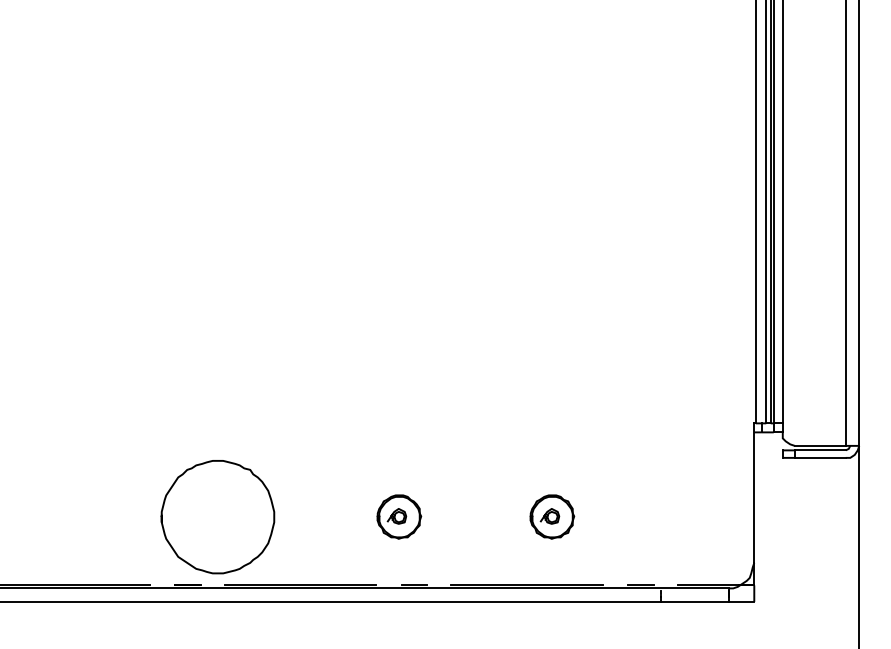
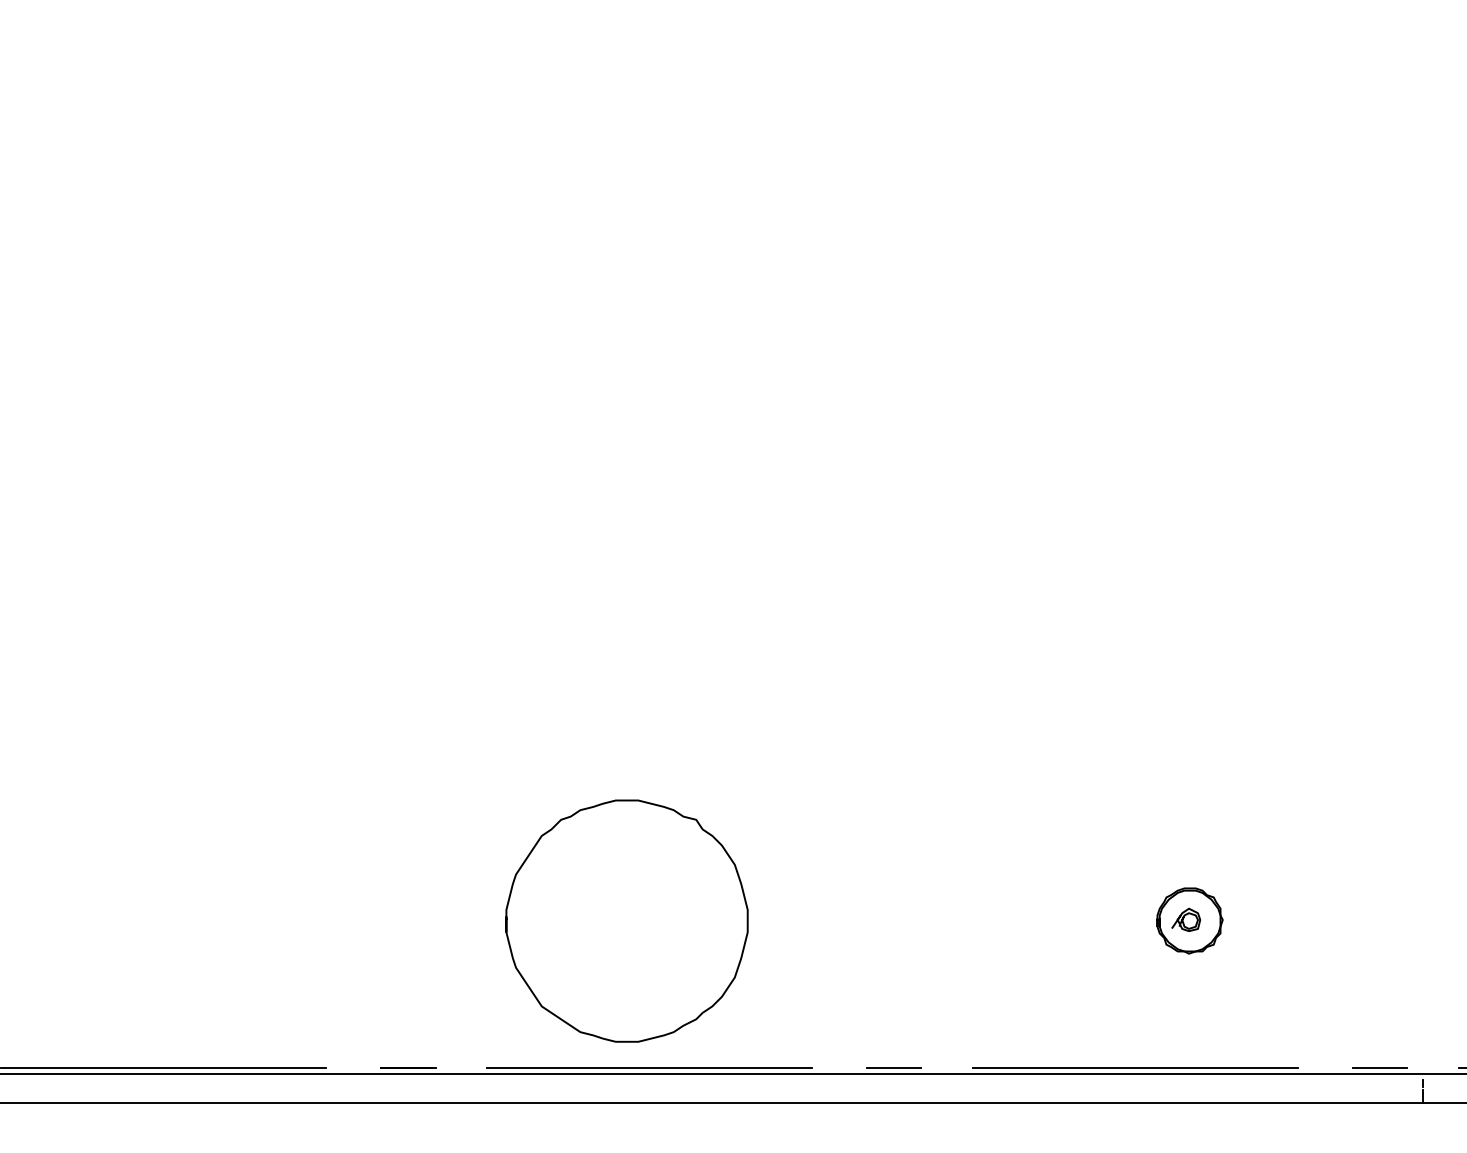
part: (399, 516) -> (861, 919), removed
part: (552, 516) -> (1190, 919), size x0.7
curve: (173, 547) -> (531, 986), moved

